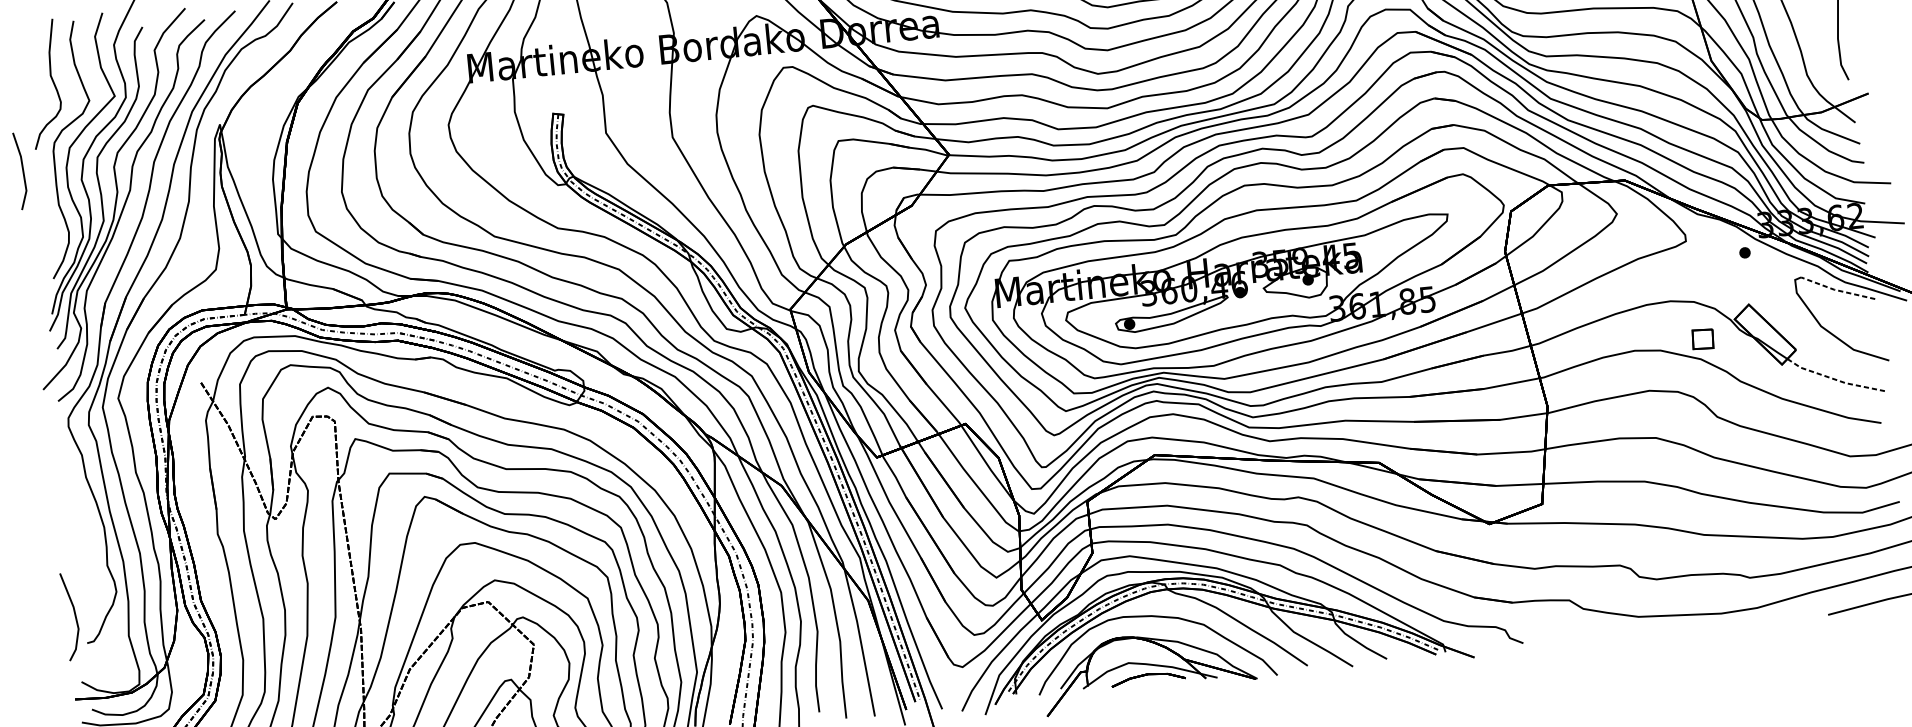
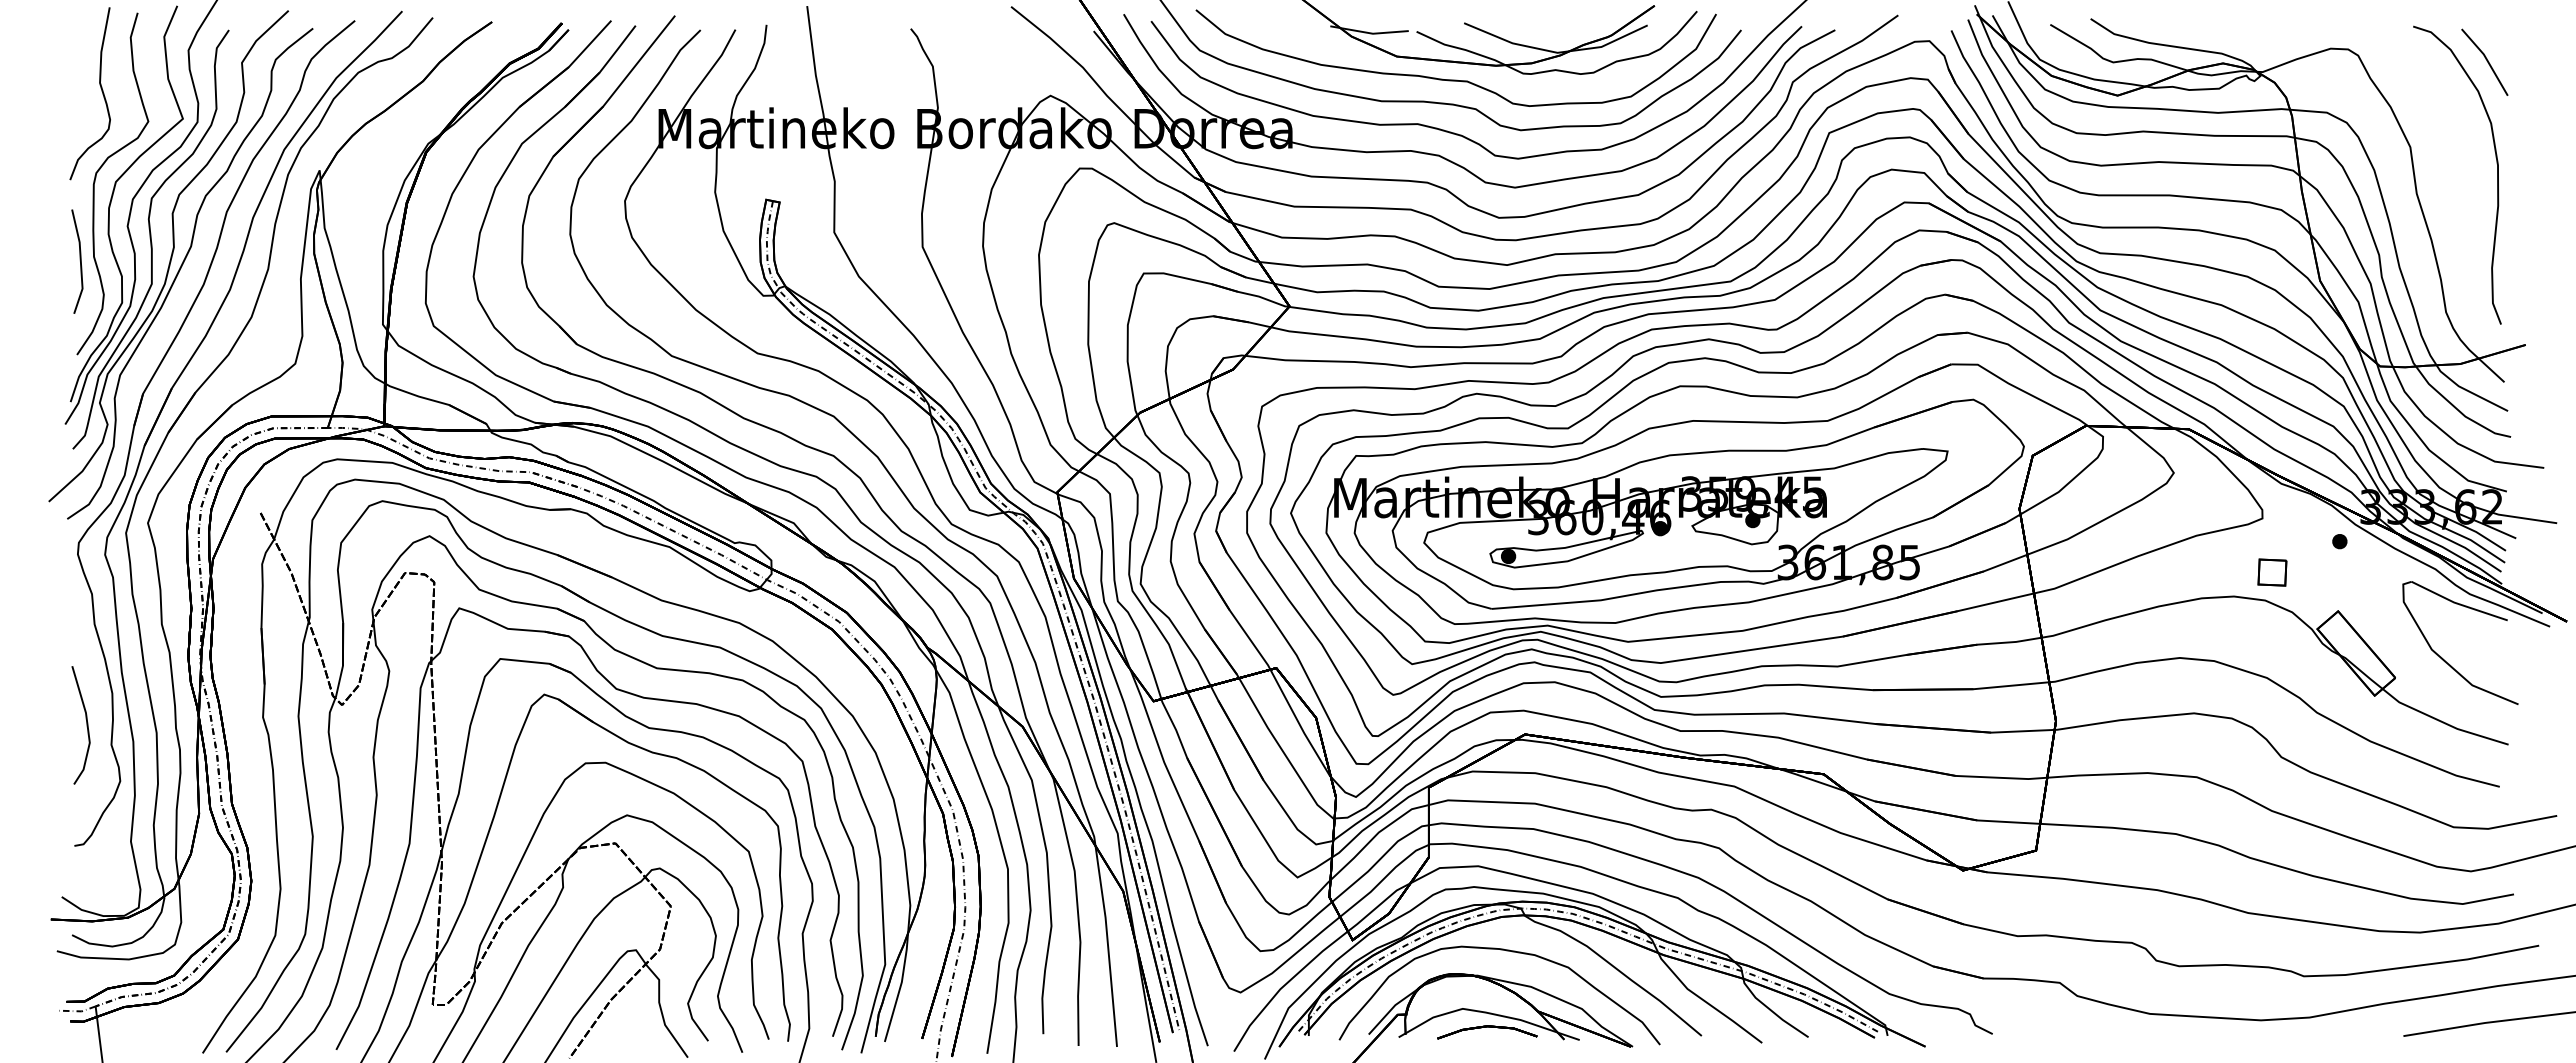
line: (22, 170) -> (79, 260), moved
line: (1836, 290) -> (2457, 603), dashed -> solid
part: (1703, 339) -> (2272, 572), moved
line: (1834, 379) -> (2442, 722), dashed -> solid
line: (74, 616) -> (86, 725), moved

